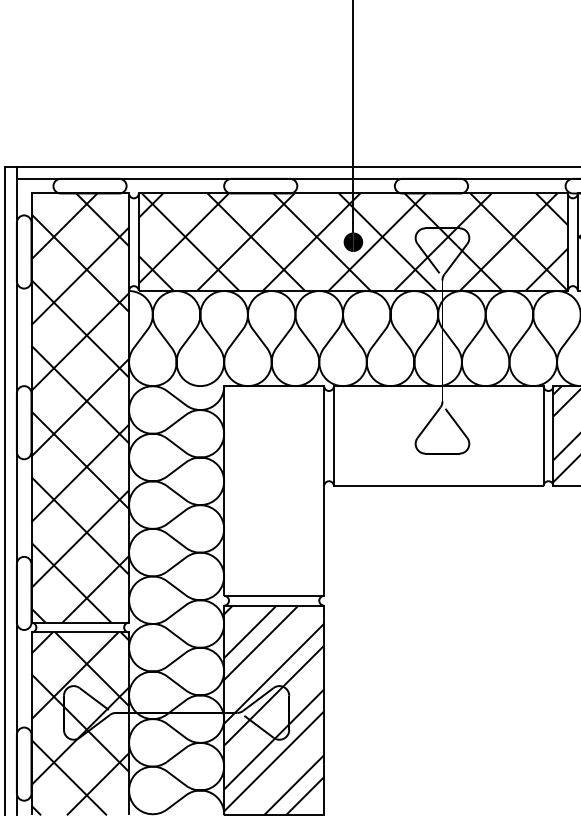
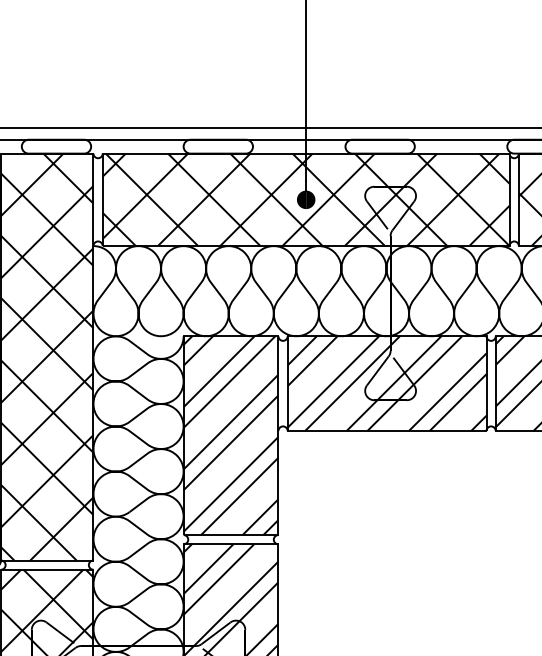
hatch: (438, 436) -> (386, 384), added
hatch: (274, 490) -> (231, 435), added

